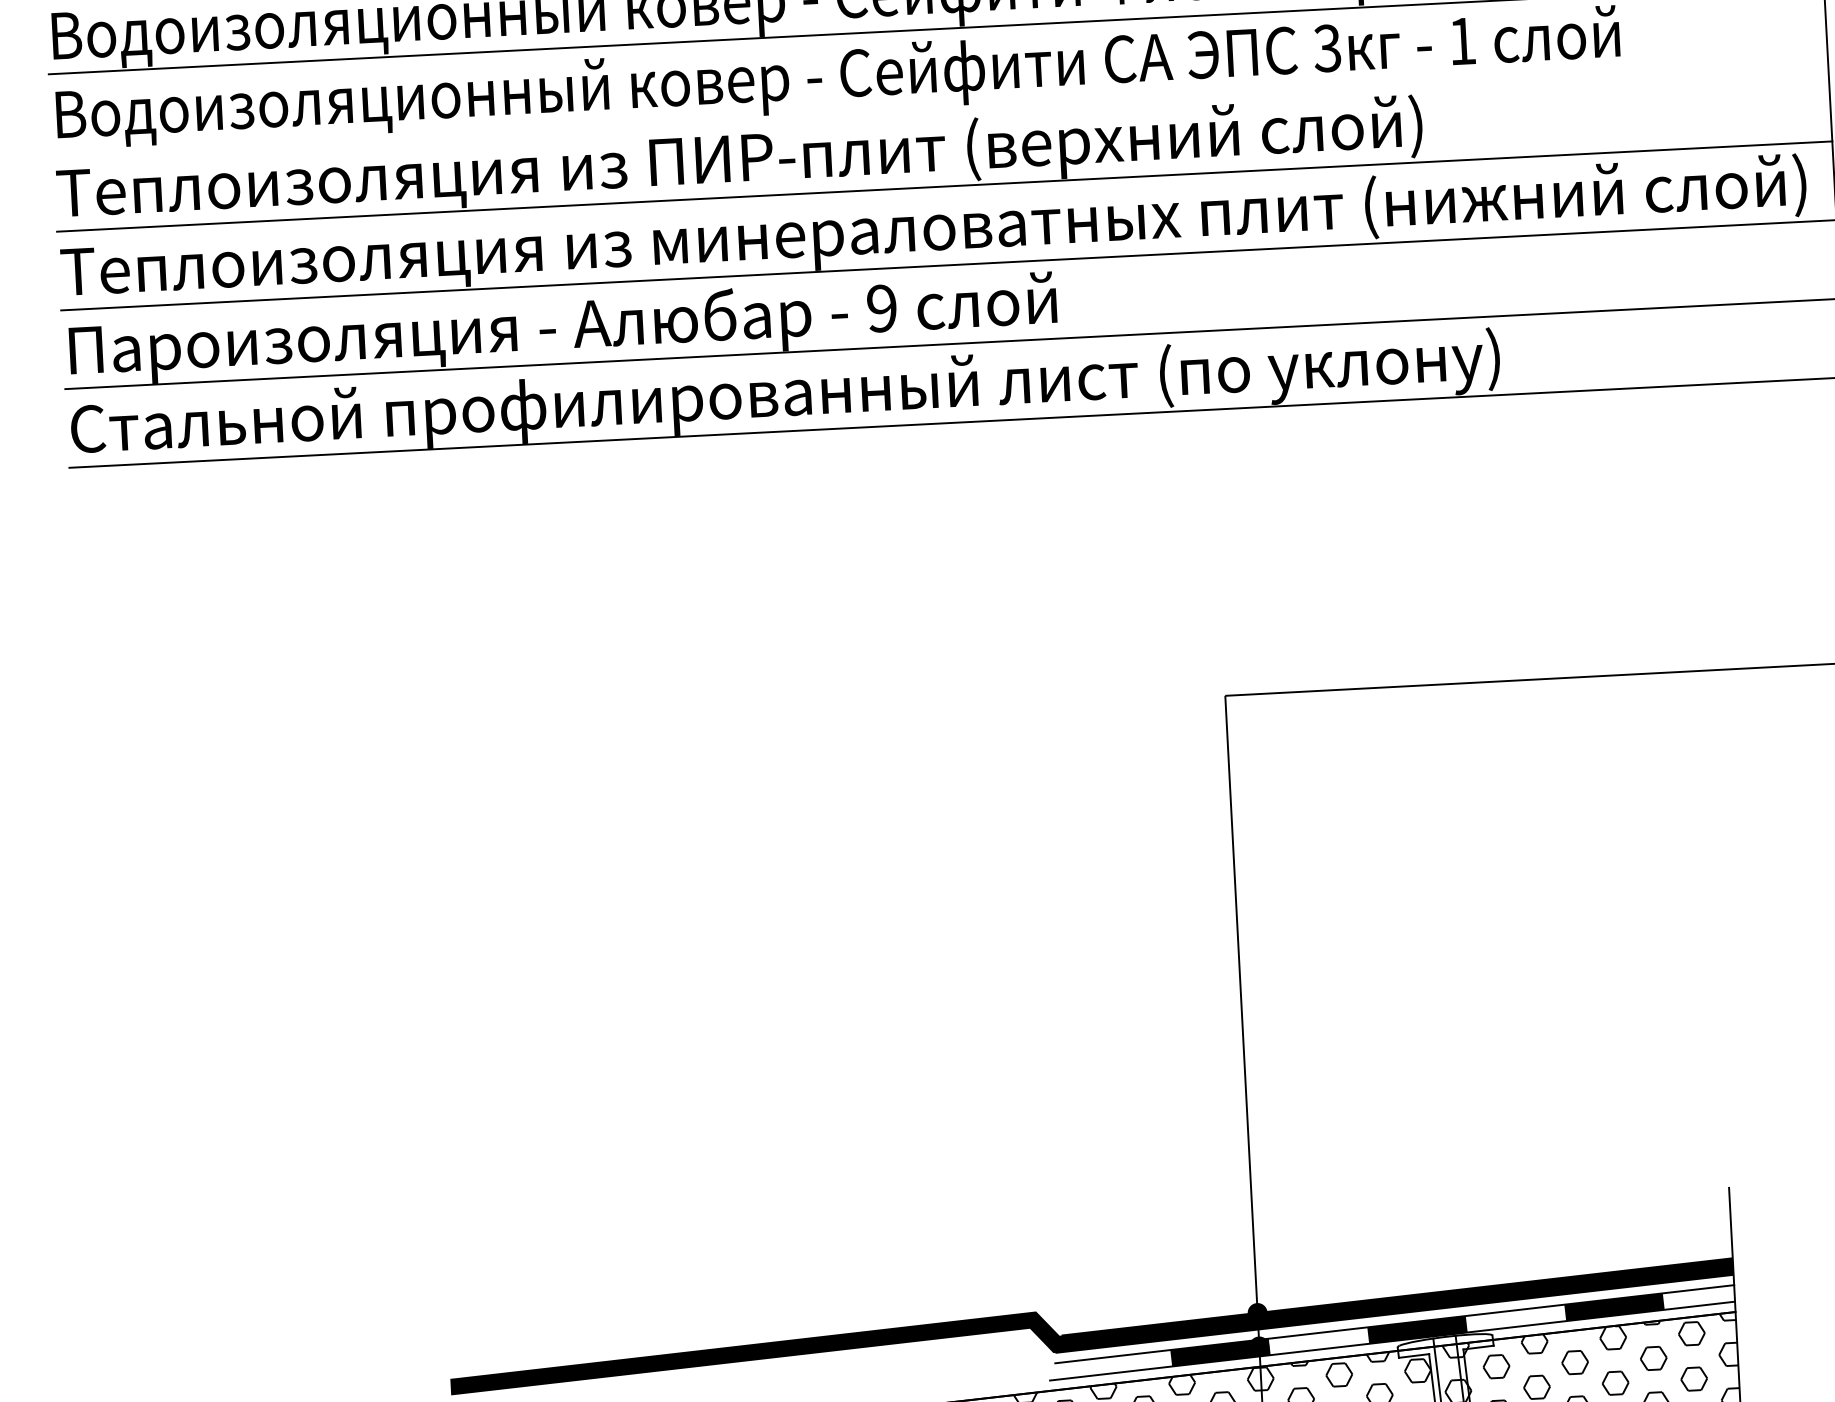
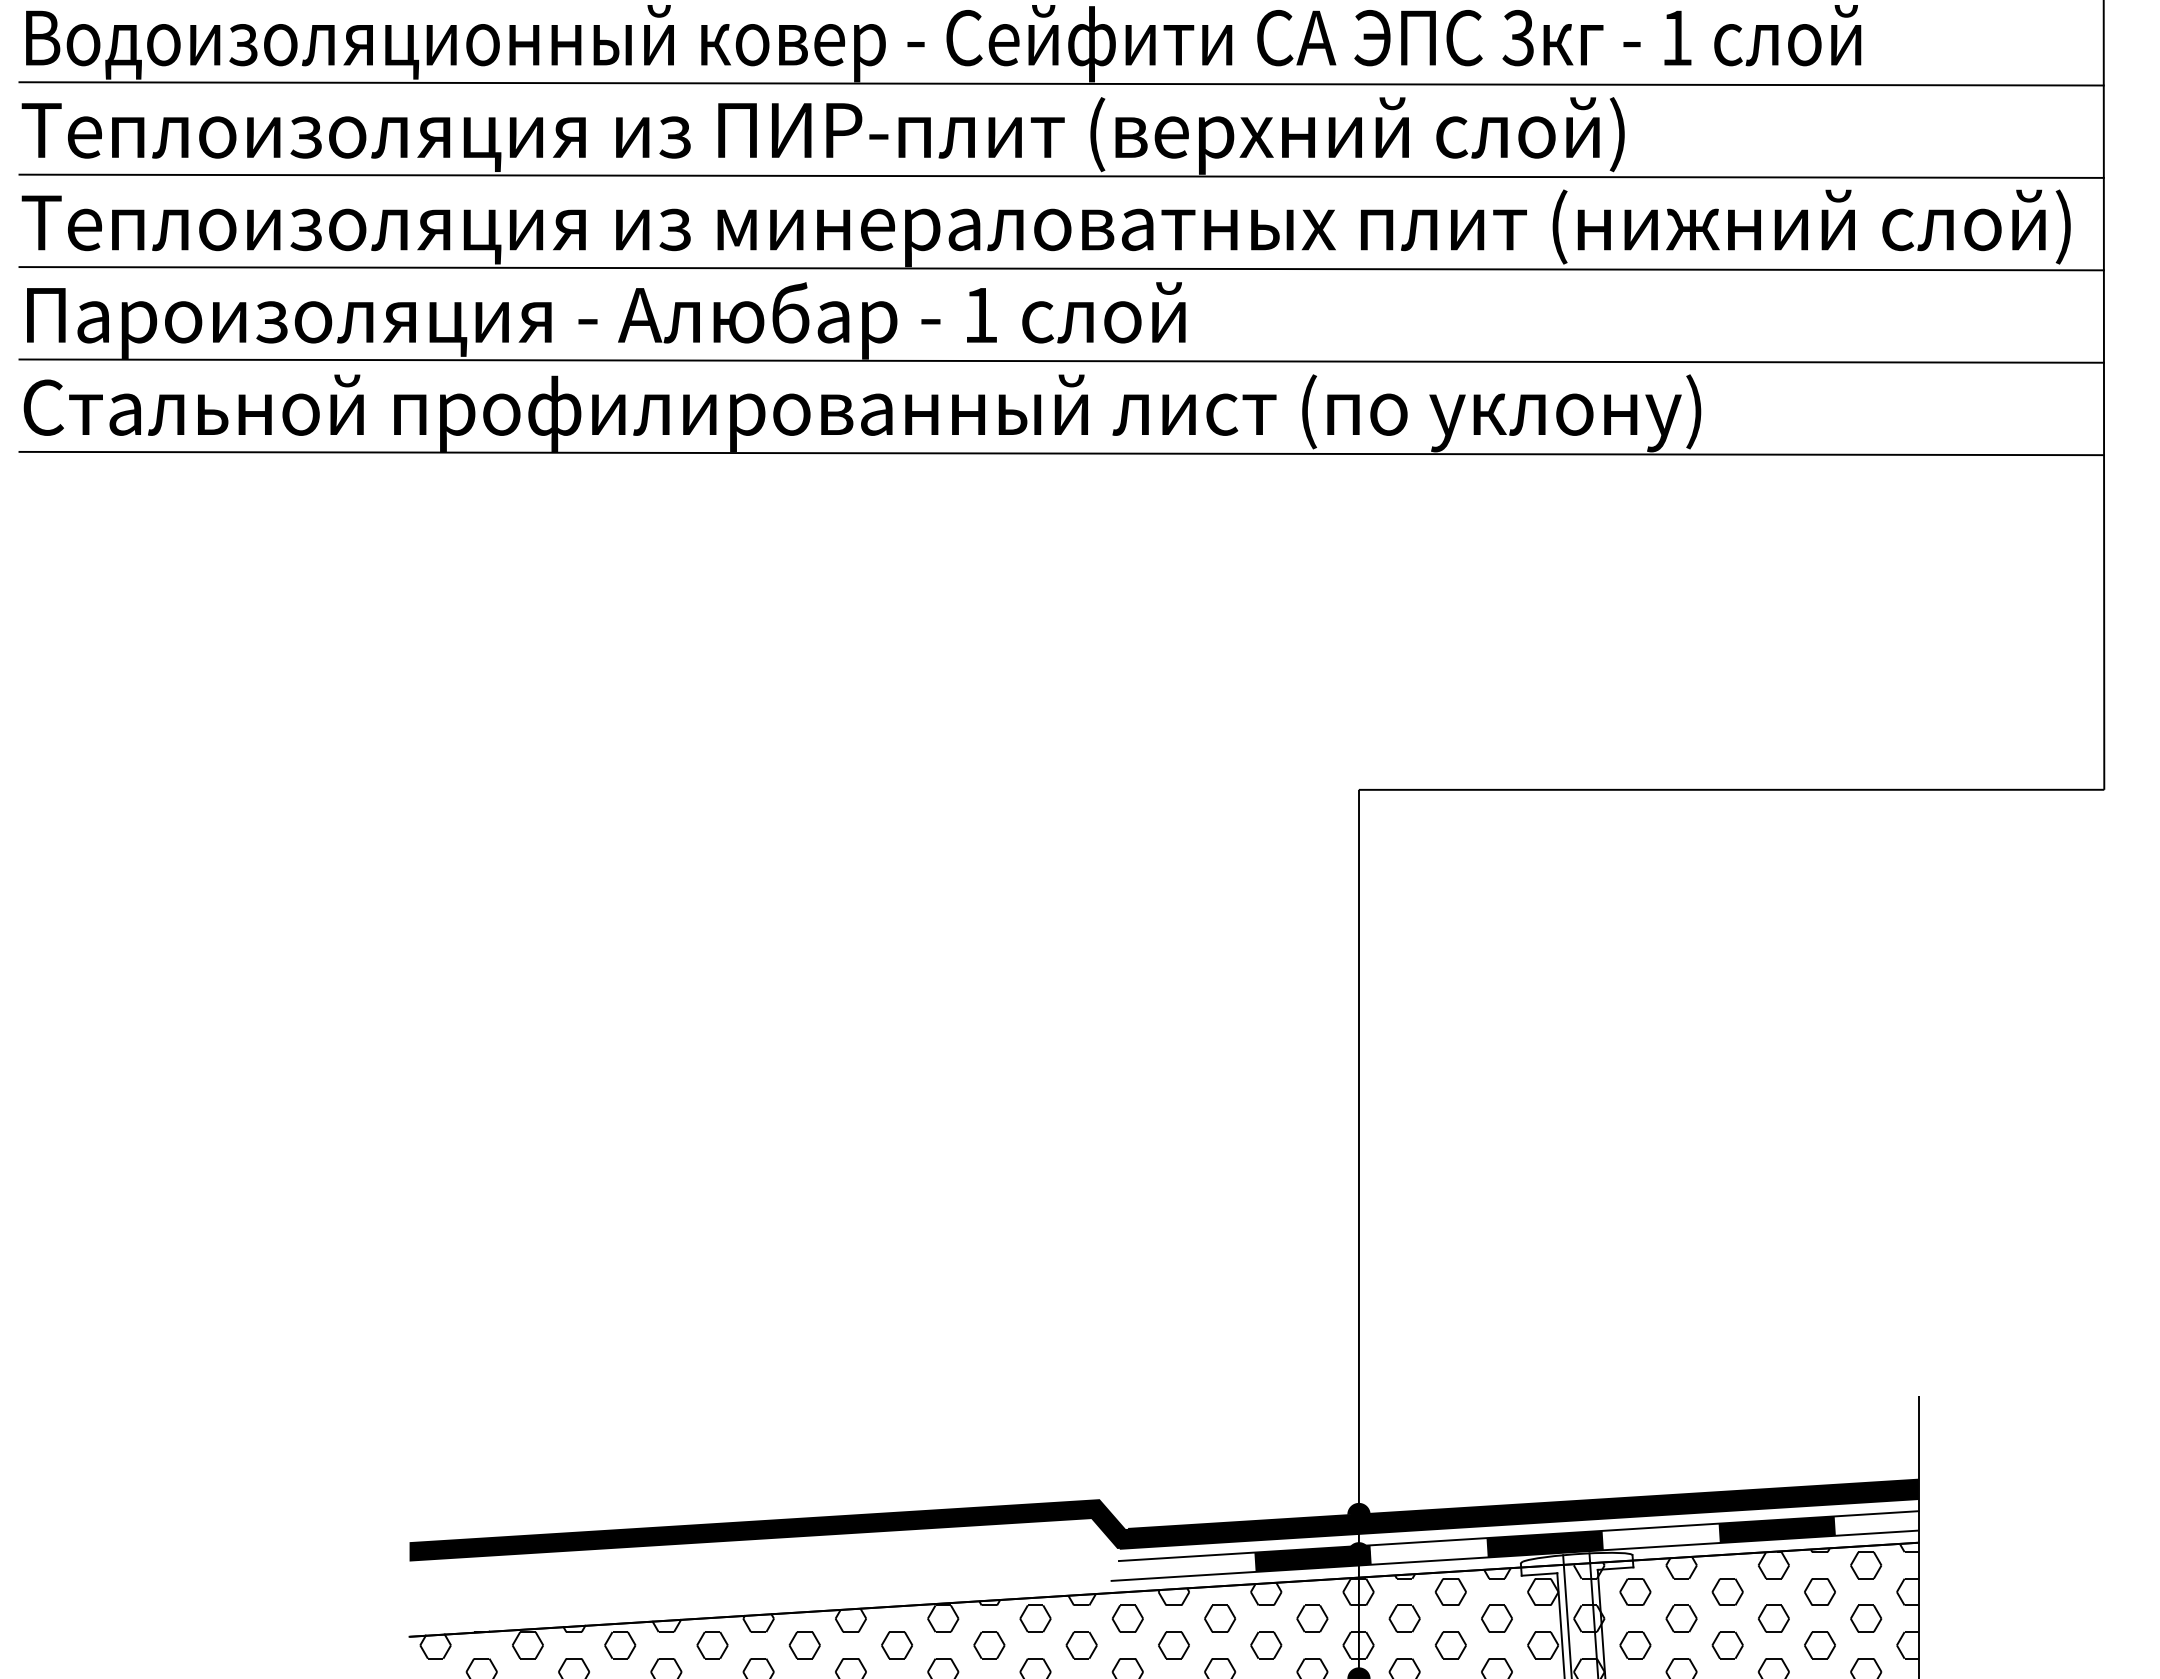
line: (940, 107) -> (1061, 83), added
text: (881, 308) -> (980, 315), 9 -> 1

